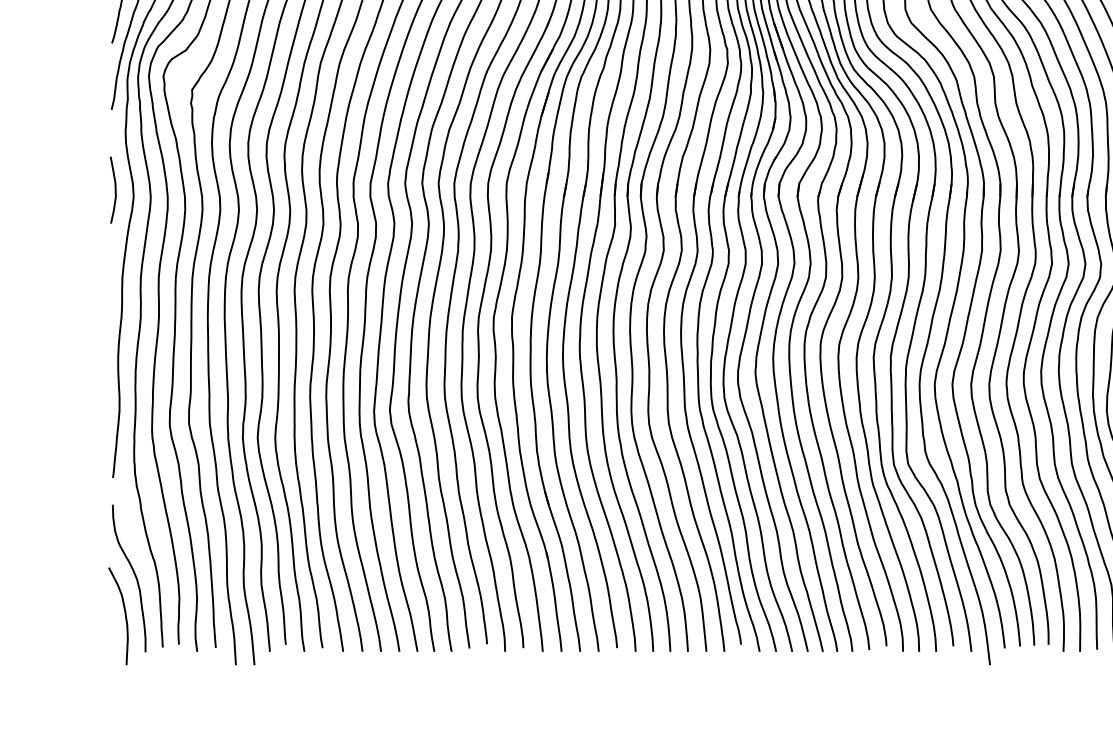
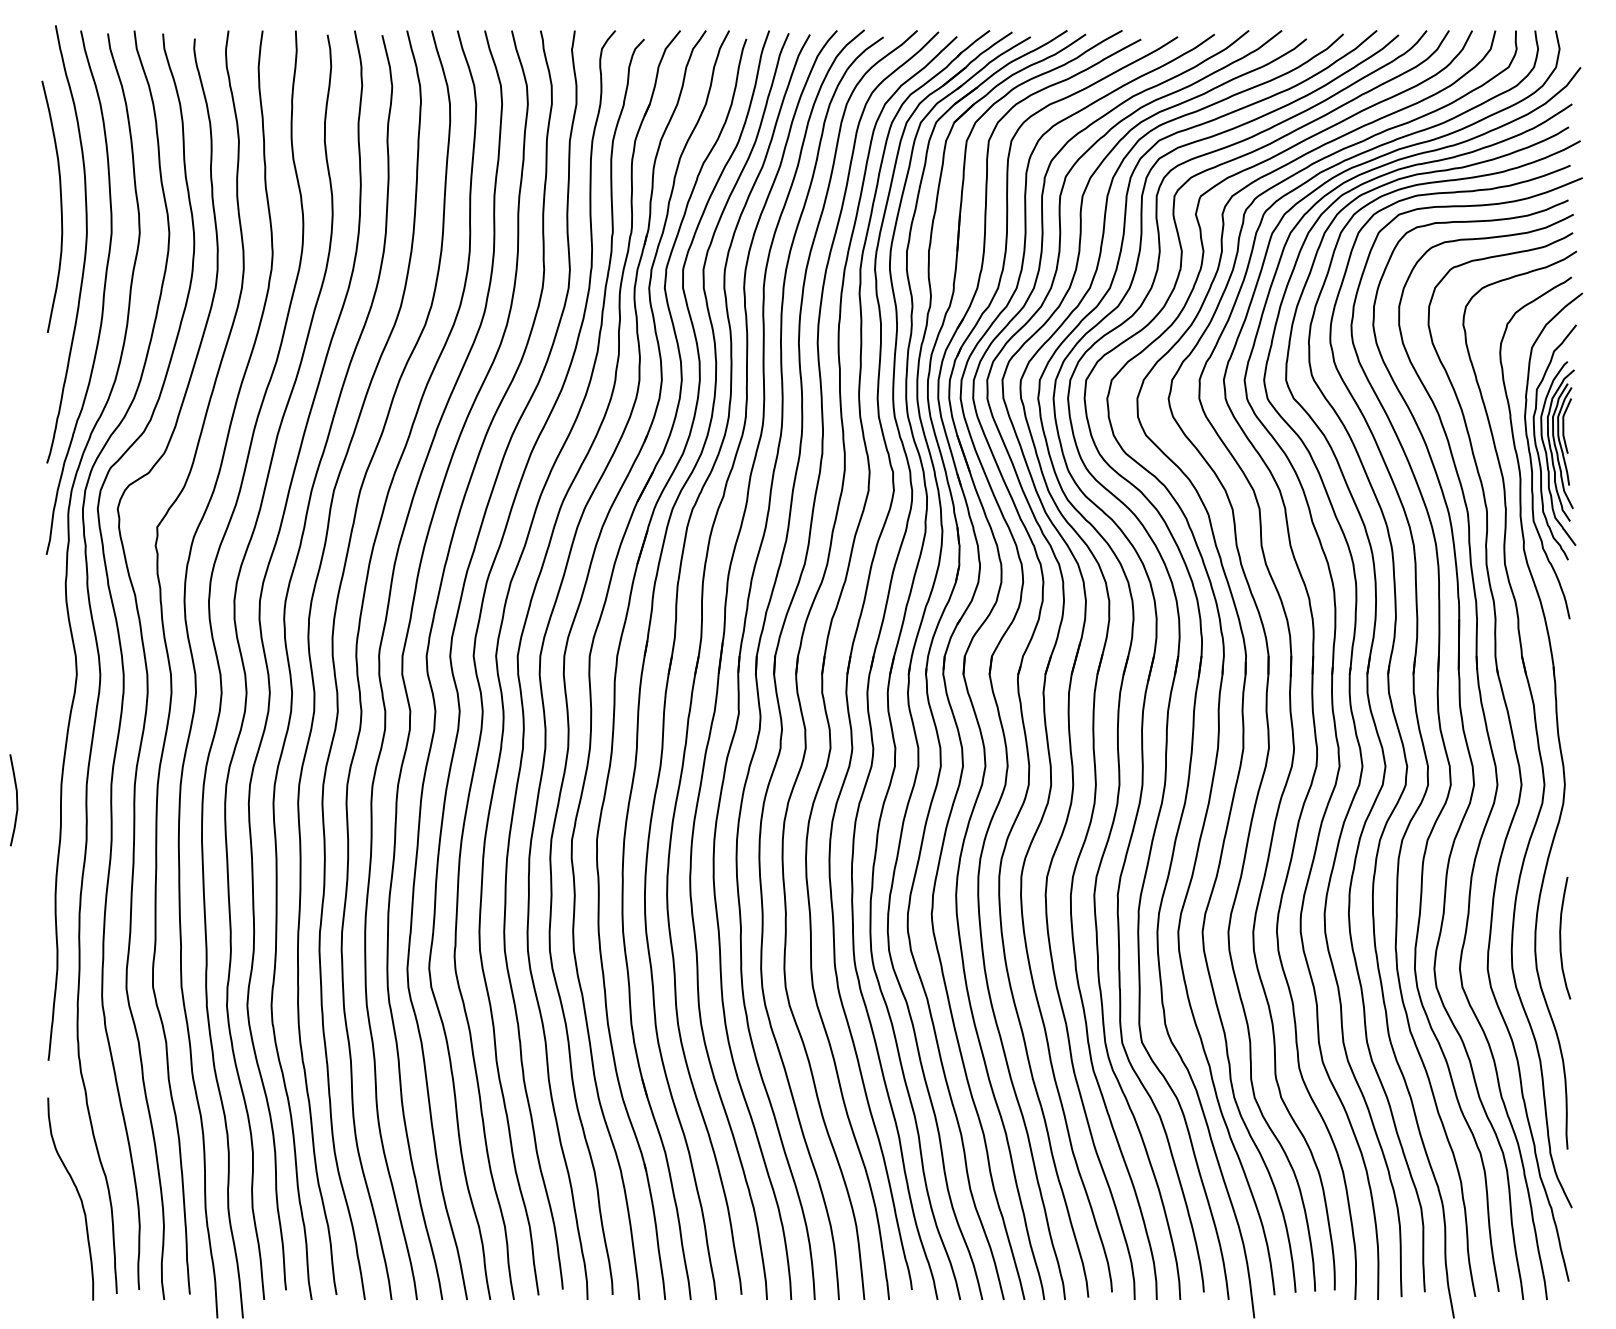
curve: (115, 190) -> (16, 800), moved
curve: (124, 613) -> (64, 1247), removed

